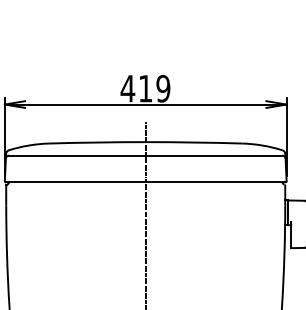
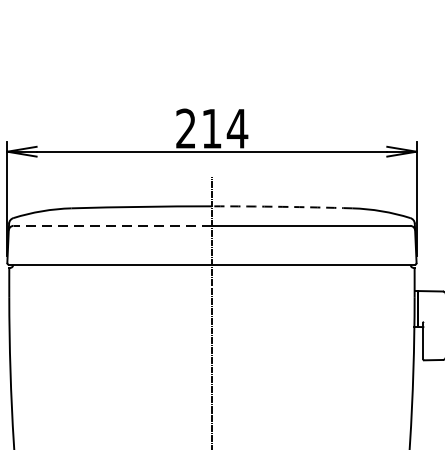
text: (145, 88) -> (211, 128), 419 -> 214
arc: (194, 142) -> (282, 206), solid -> dashed
line: (76, 155) -> (111, 225), solid -> dashed

